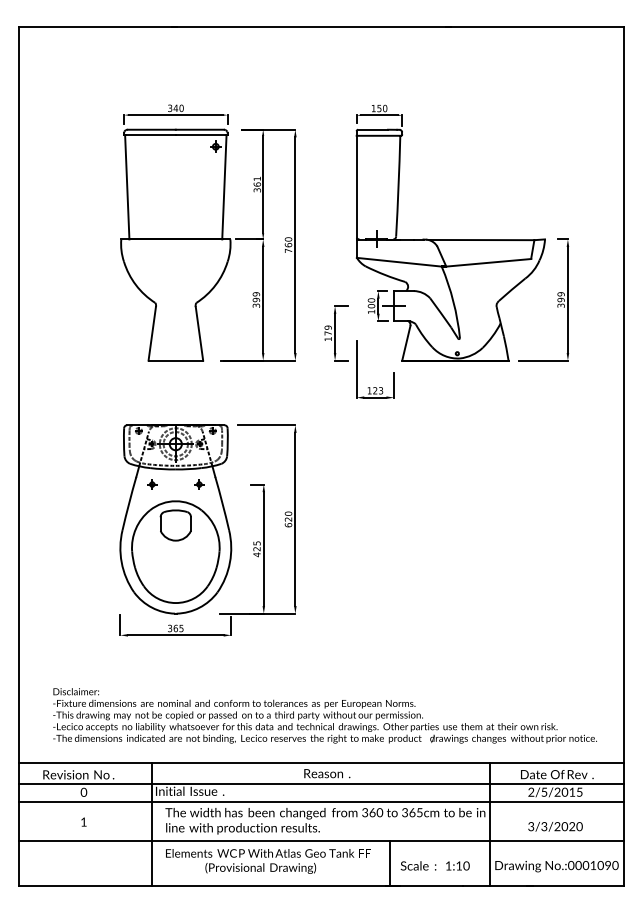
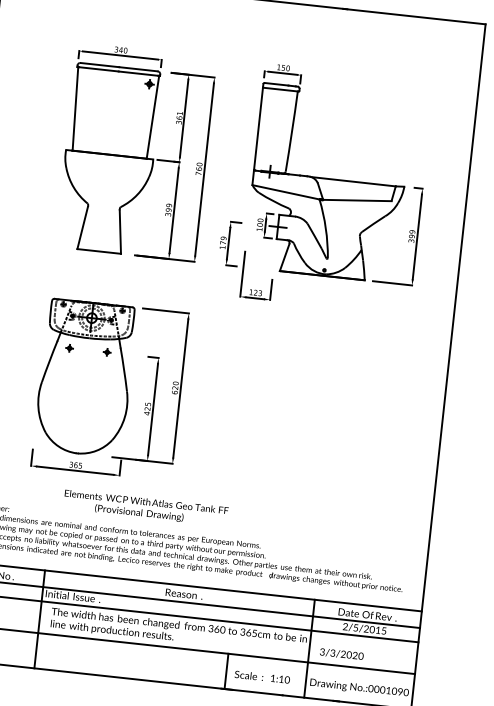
part: (175, 551) -> (82, 403), removed
text: (555, 826) -> (341, 654), moved
text: (268, 861) -> (146, 508), moved

